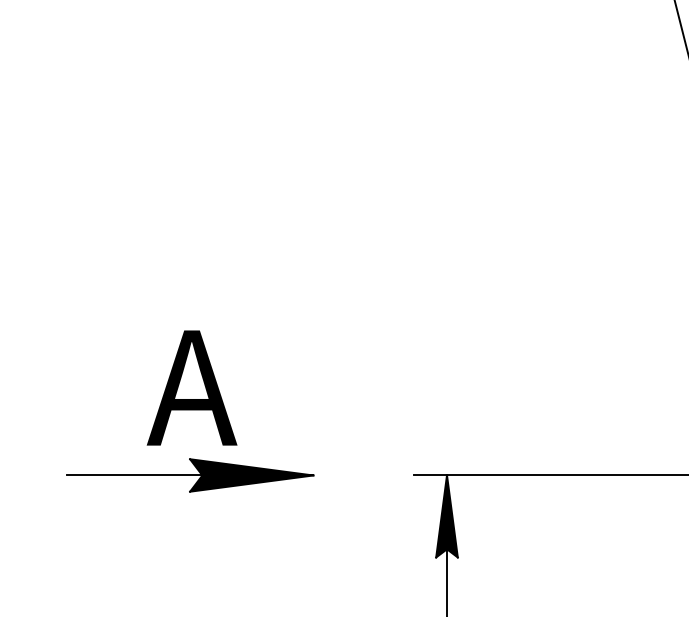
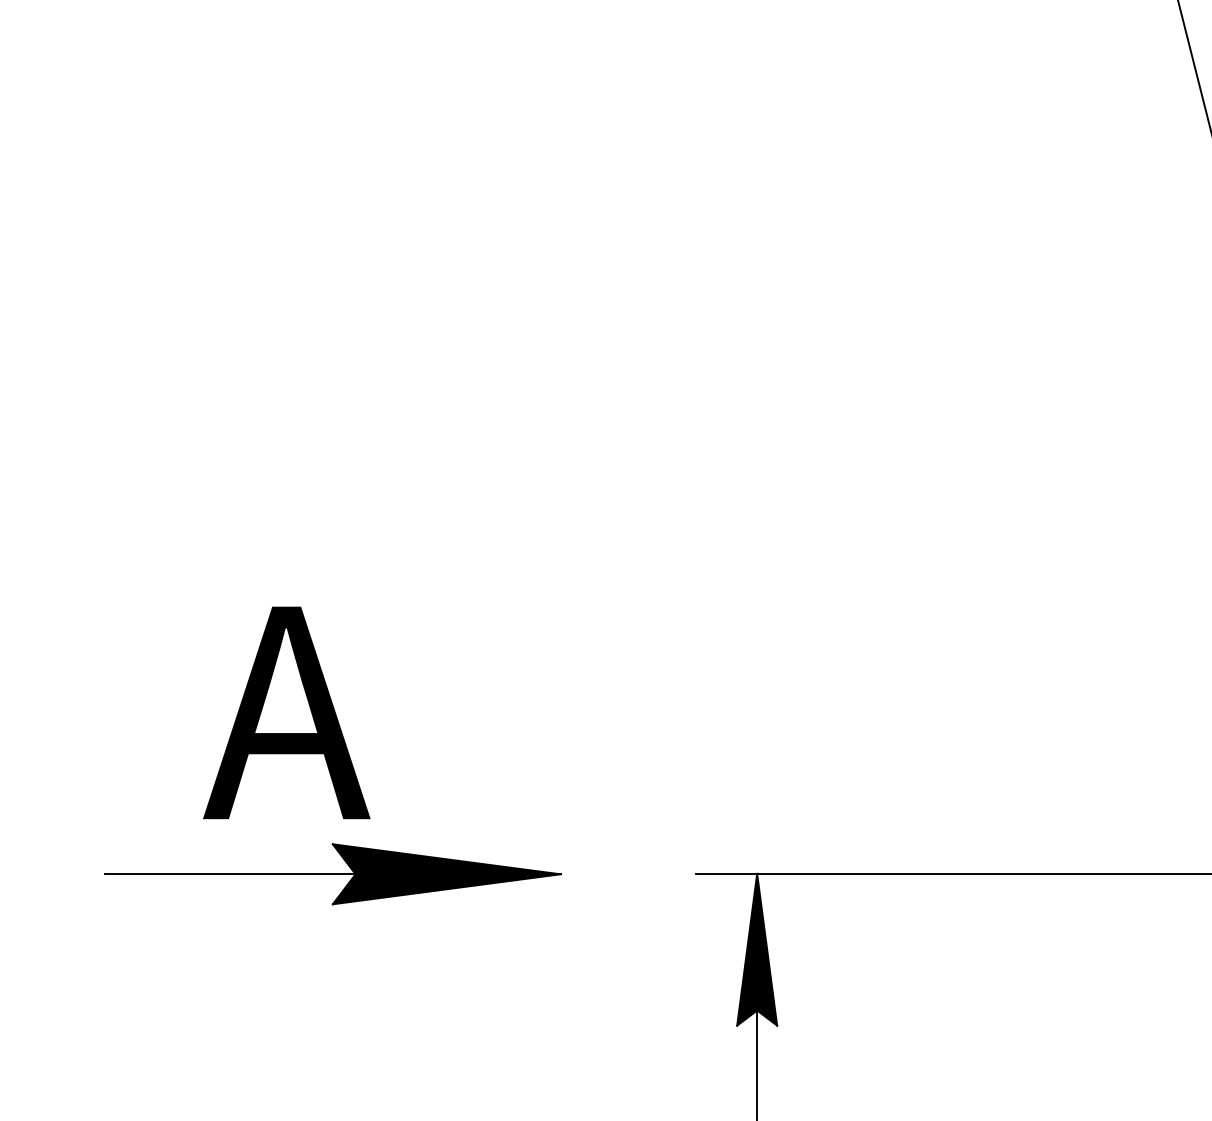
part: (190, 475) -> (333, 874), moved

